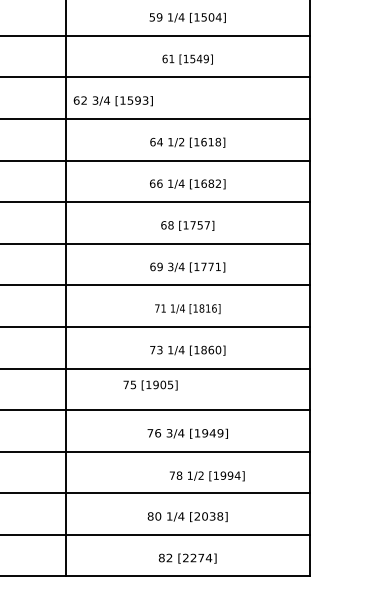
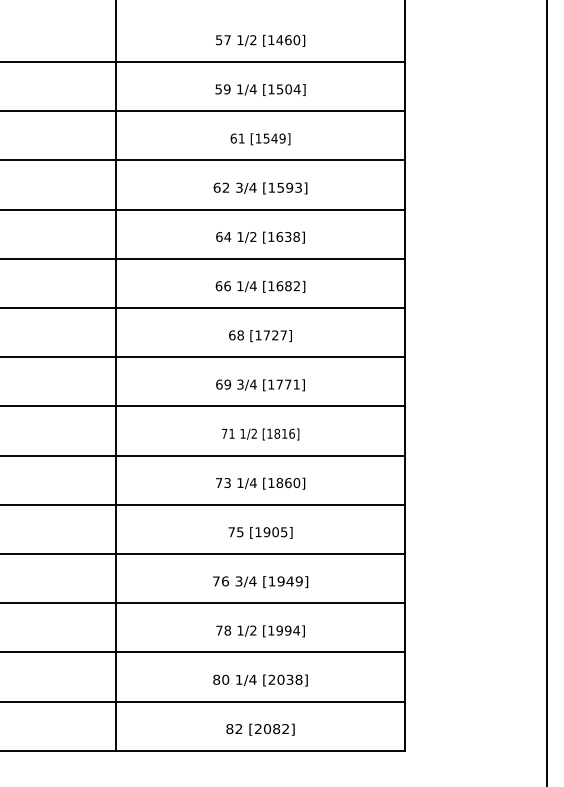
text: (113, 101) -> (260, 188), moved
text: (211, 142) -> (288, 237), [1618] -> [1638]
text: (200, 225) -> (275, 335), [1757] -> [1727]
text: (182, 308) -> (254, 433), 1/4 -> 1/2
text: (150, 385) -> (260, 532), moved
text: (207, 476) -> (260, 631), moved
text: (201, 558) -> (276, 729), [2274] -> [2082]

